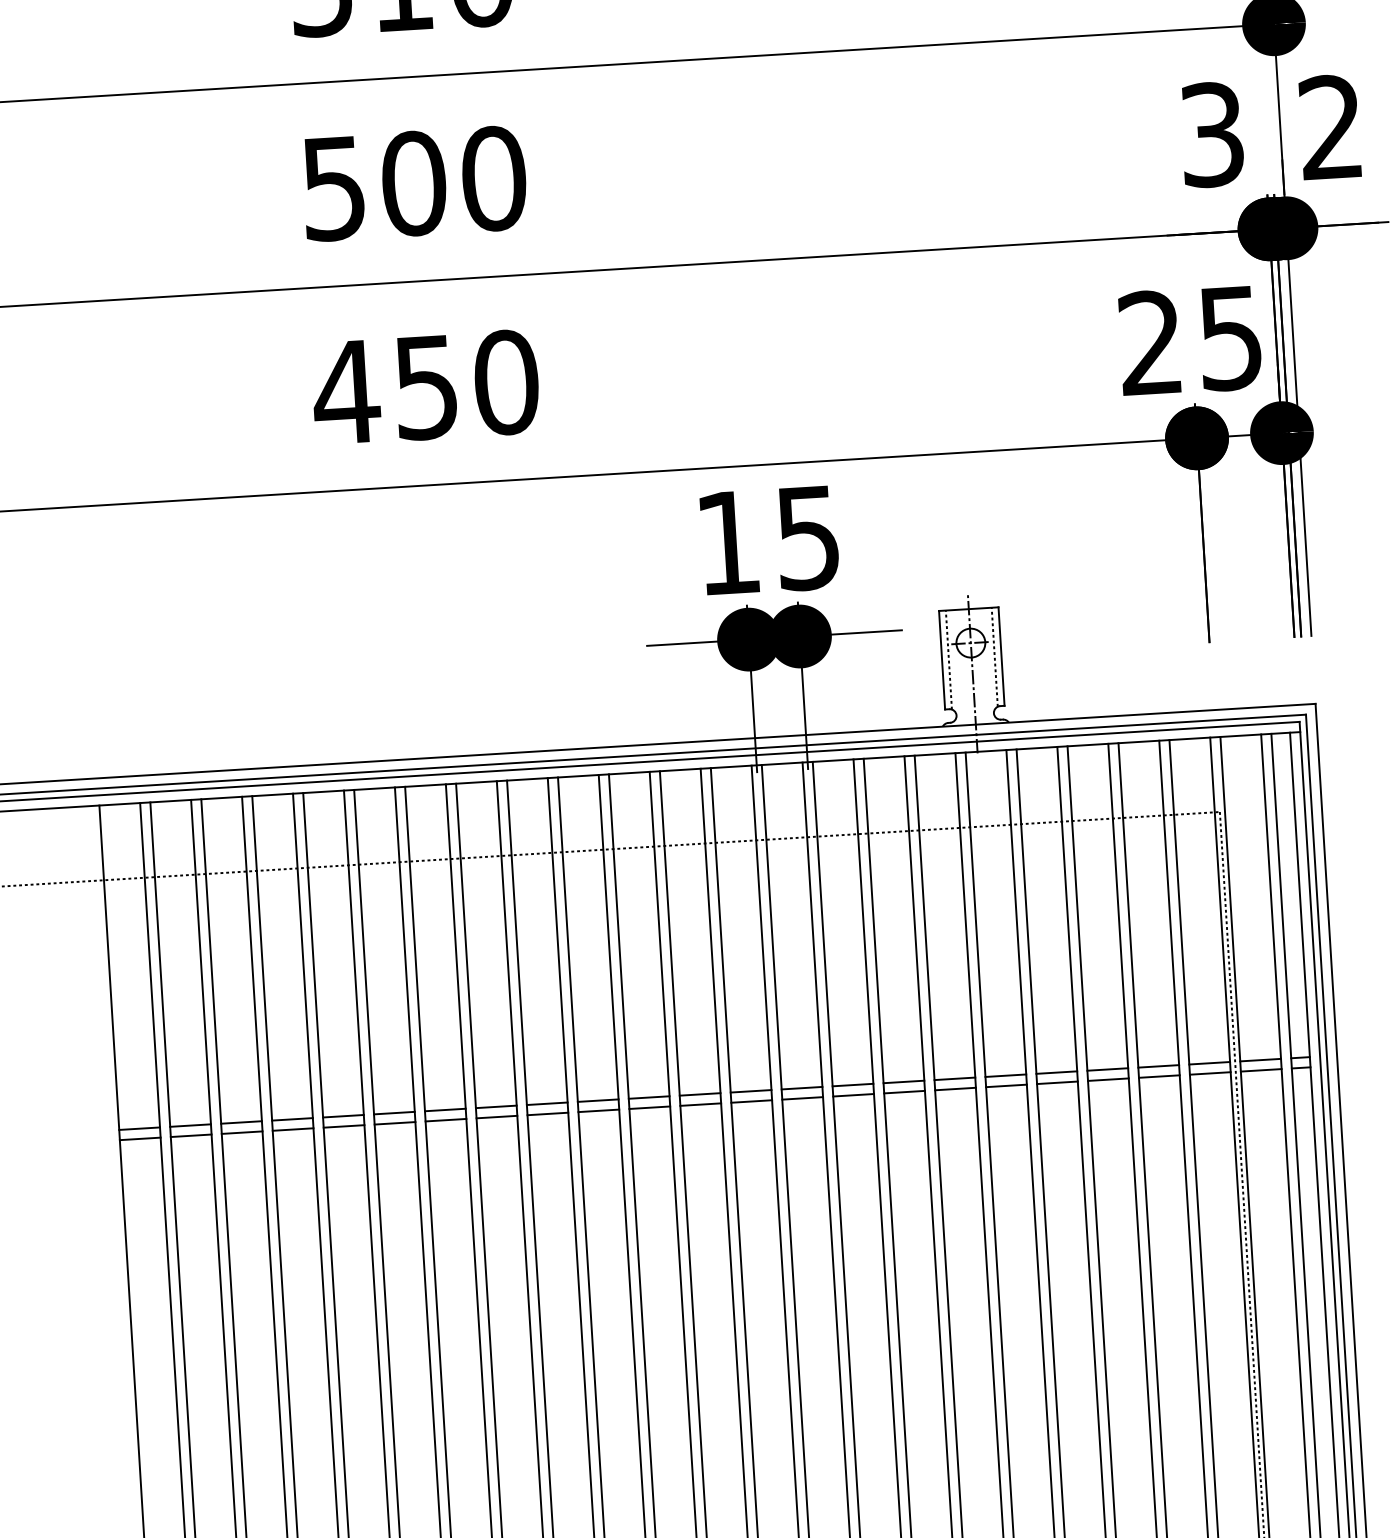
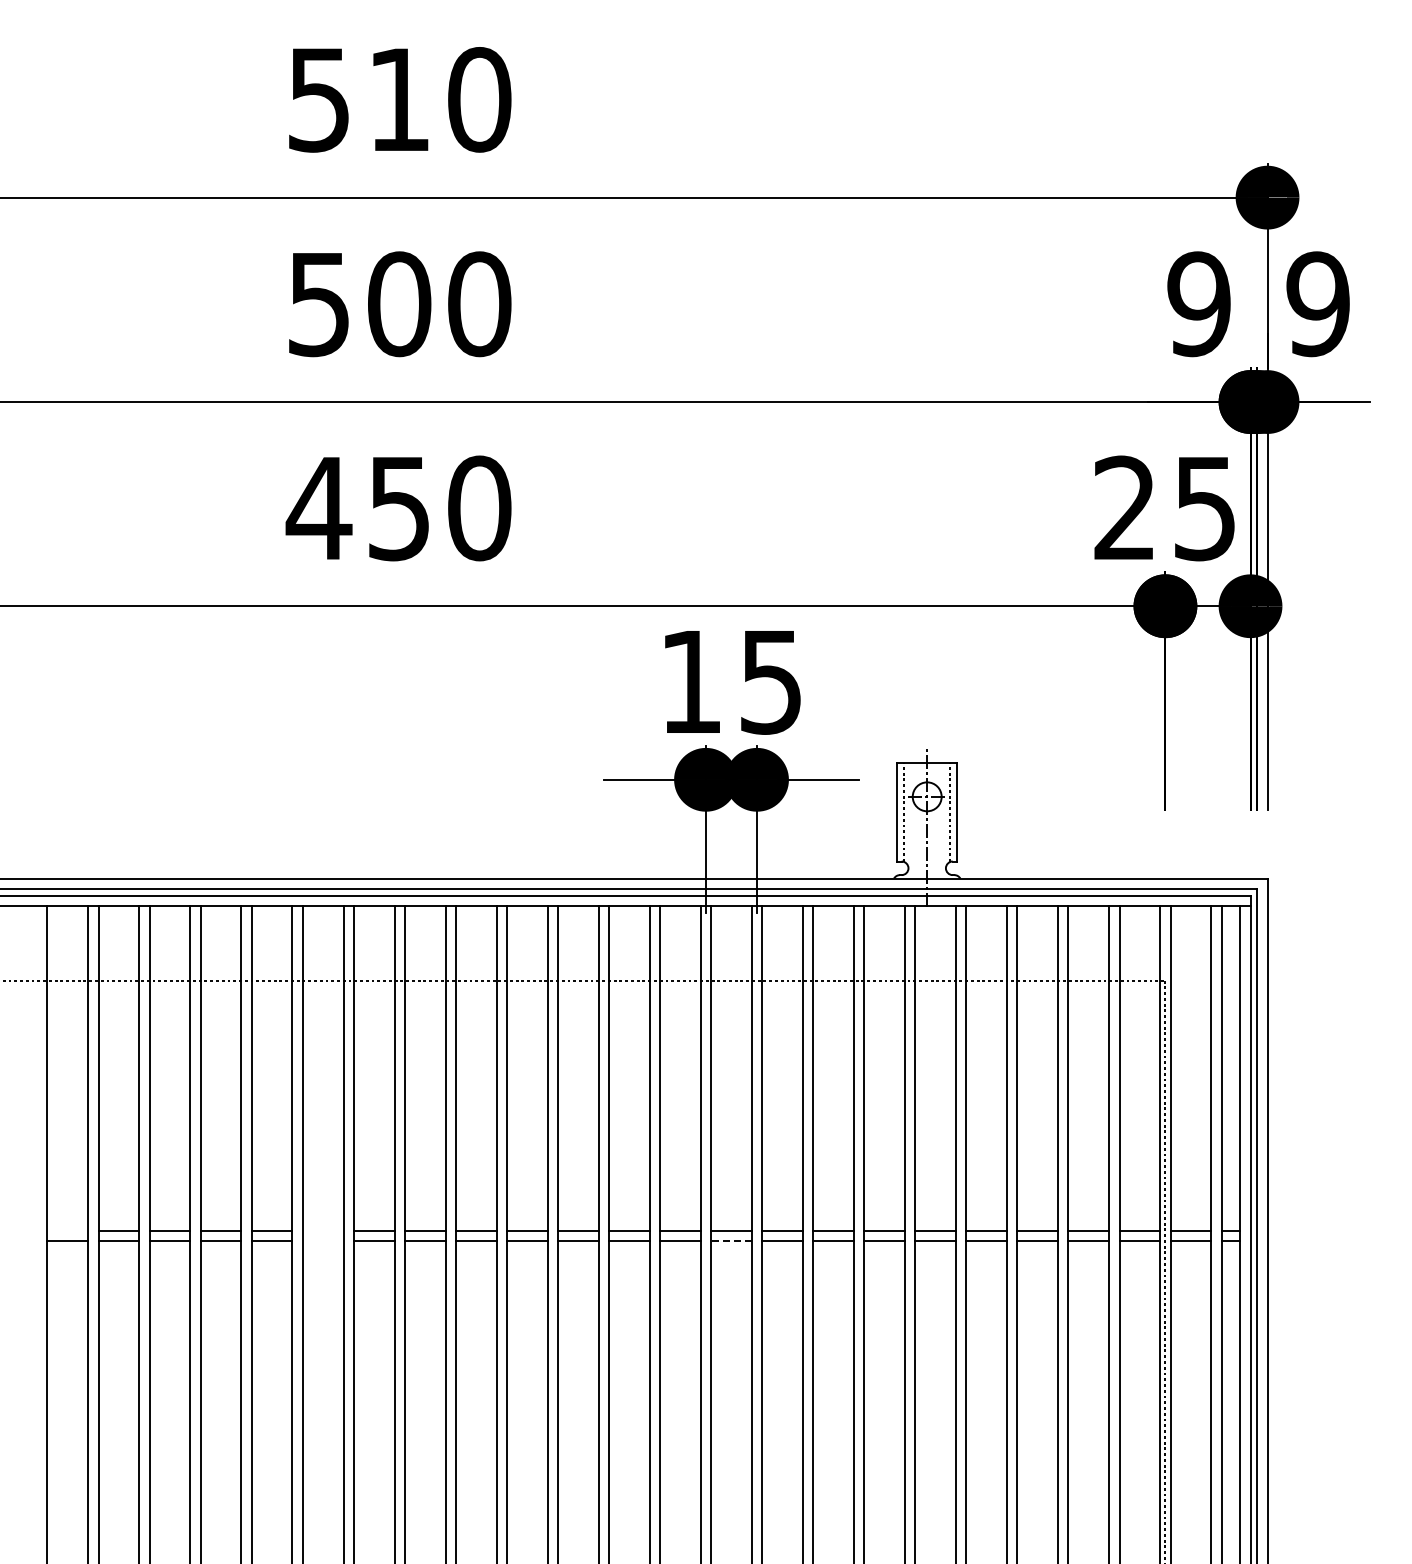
text: (1330, 127) -> (1317, 304), 2 -> 9
text: (1211, 135) -> (1198, 304), 3 -> 9
line: (802, 1097) -> (731, 1240), solid -> dashed
line: (393, 1112) -> (322, 1230), removed
line: (394, 1122) -> (322, 1240), removed
line: (139, 1128) -> (67, 1230), removed

